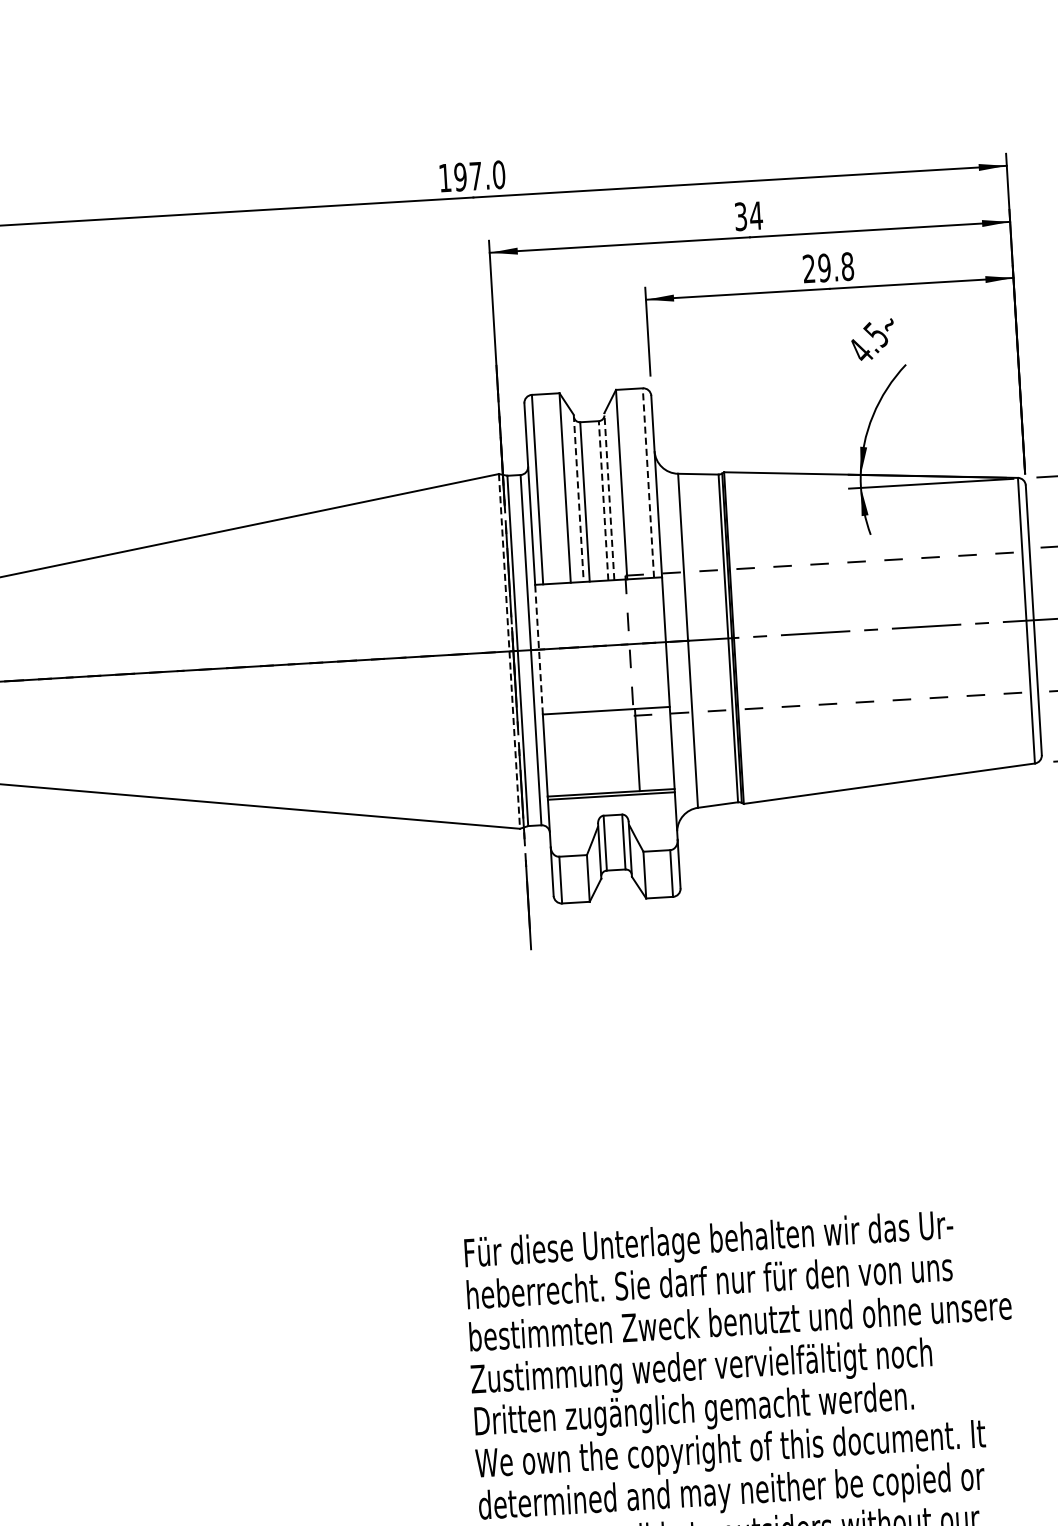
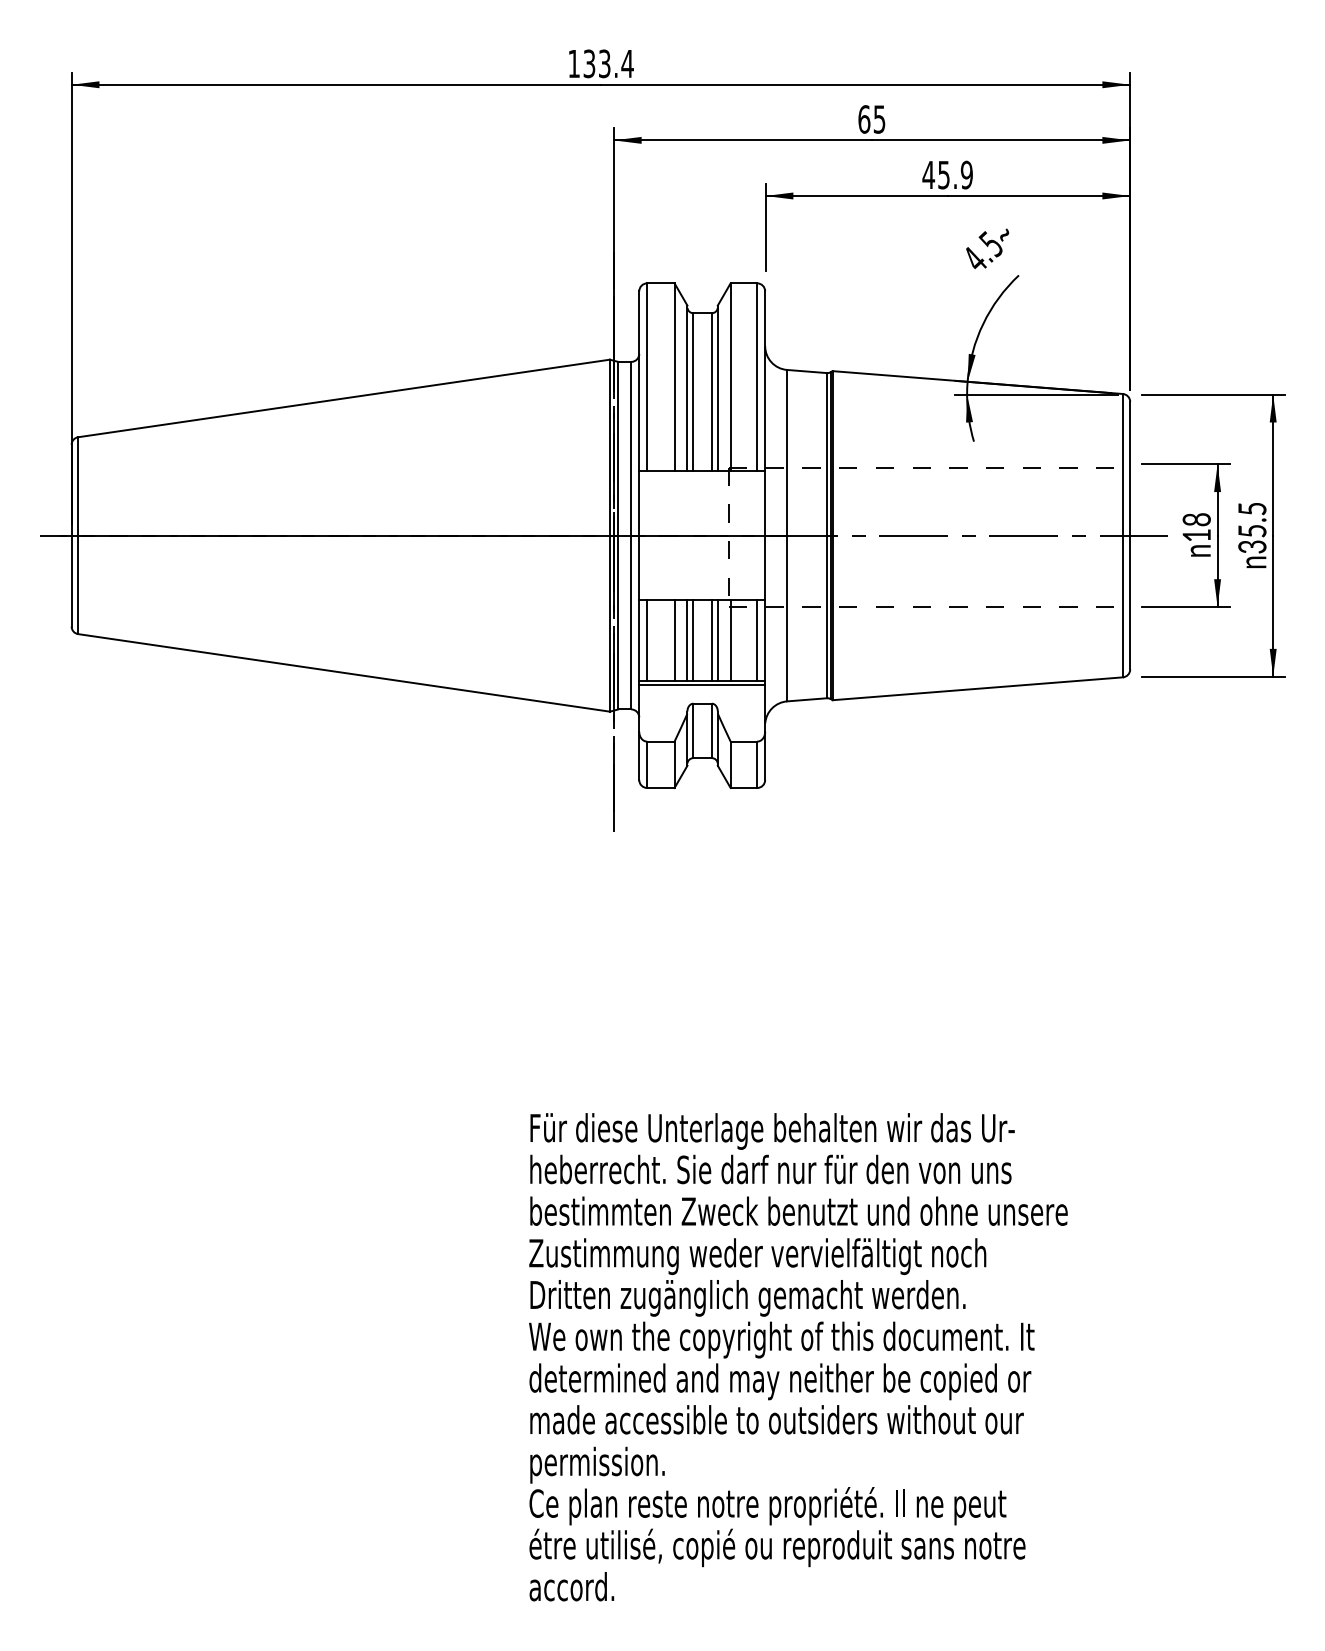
text: (479, 175) -> (608, 63), 197.0 -> 133.4
text: (748, 216) -> (871, 119), 34 -> 65
text: (828, 267) -> (947, 174), 29.8 -> 45.9
line: (648, 483) -> (757, 377), dashed -> solid
line: (609, 496) -> (717, 388), dashed -> solid
line: (578, 498) -> (687, 388), dashed -> solid
line: (603, 500) -> (711, 391), dashed -> solid
line: (539, 649) -> (639, 535), dashed -> solid
line: (509, 651) -> (609, 535), dashed -> solid
line: (664, 748) -> (757, 640), added
line: (618, 750) -> (711, 640), added
line: (624, 750) -> (717, 640), added
line: (593, 752) -> (687, 640), added
line: (599, 752) -> (693, 640), added
line: (580, 753) -> (674, 640), added
line: (553, 754) -> (647, 640), added

